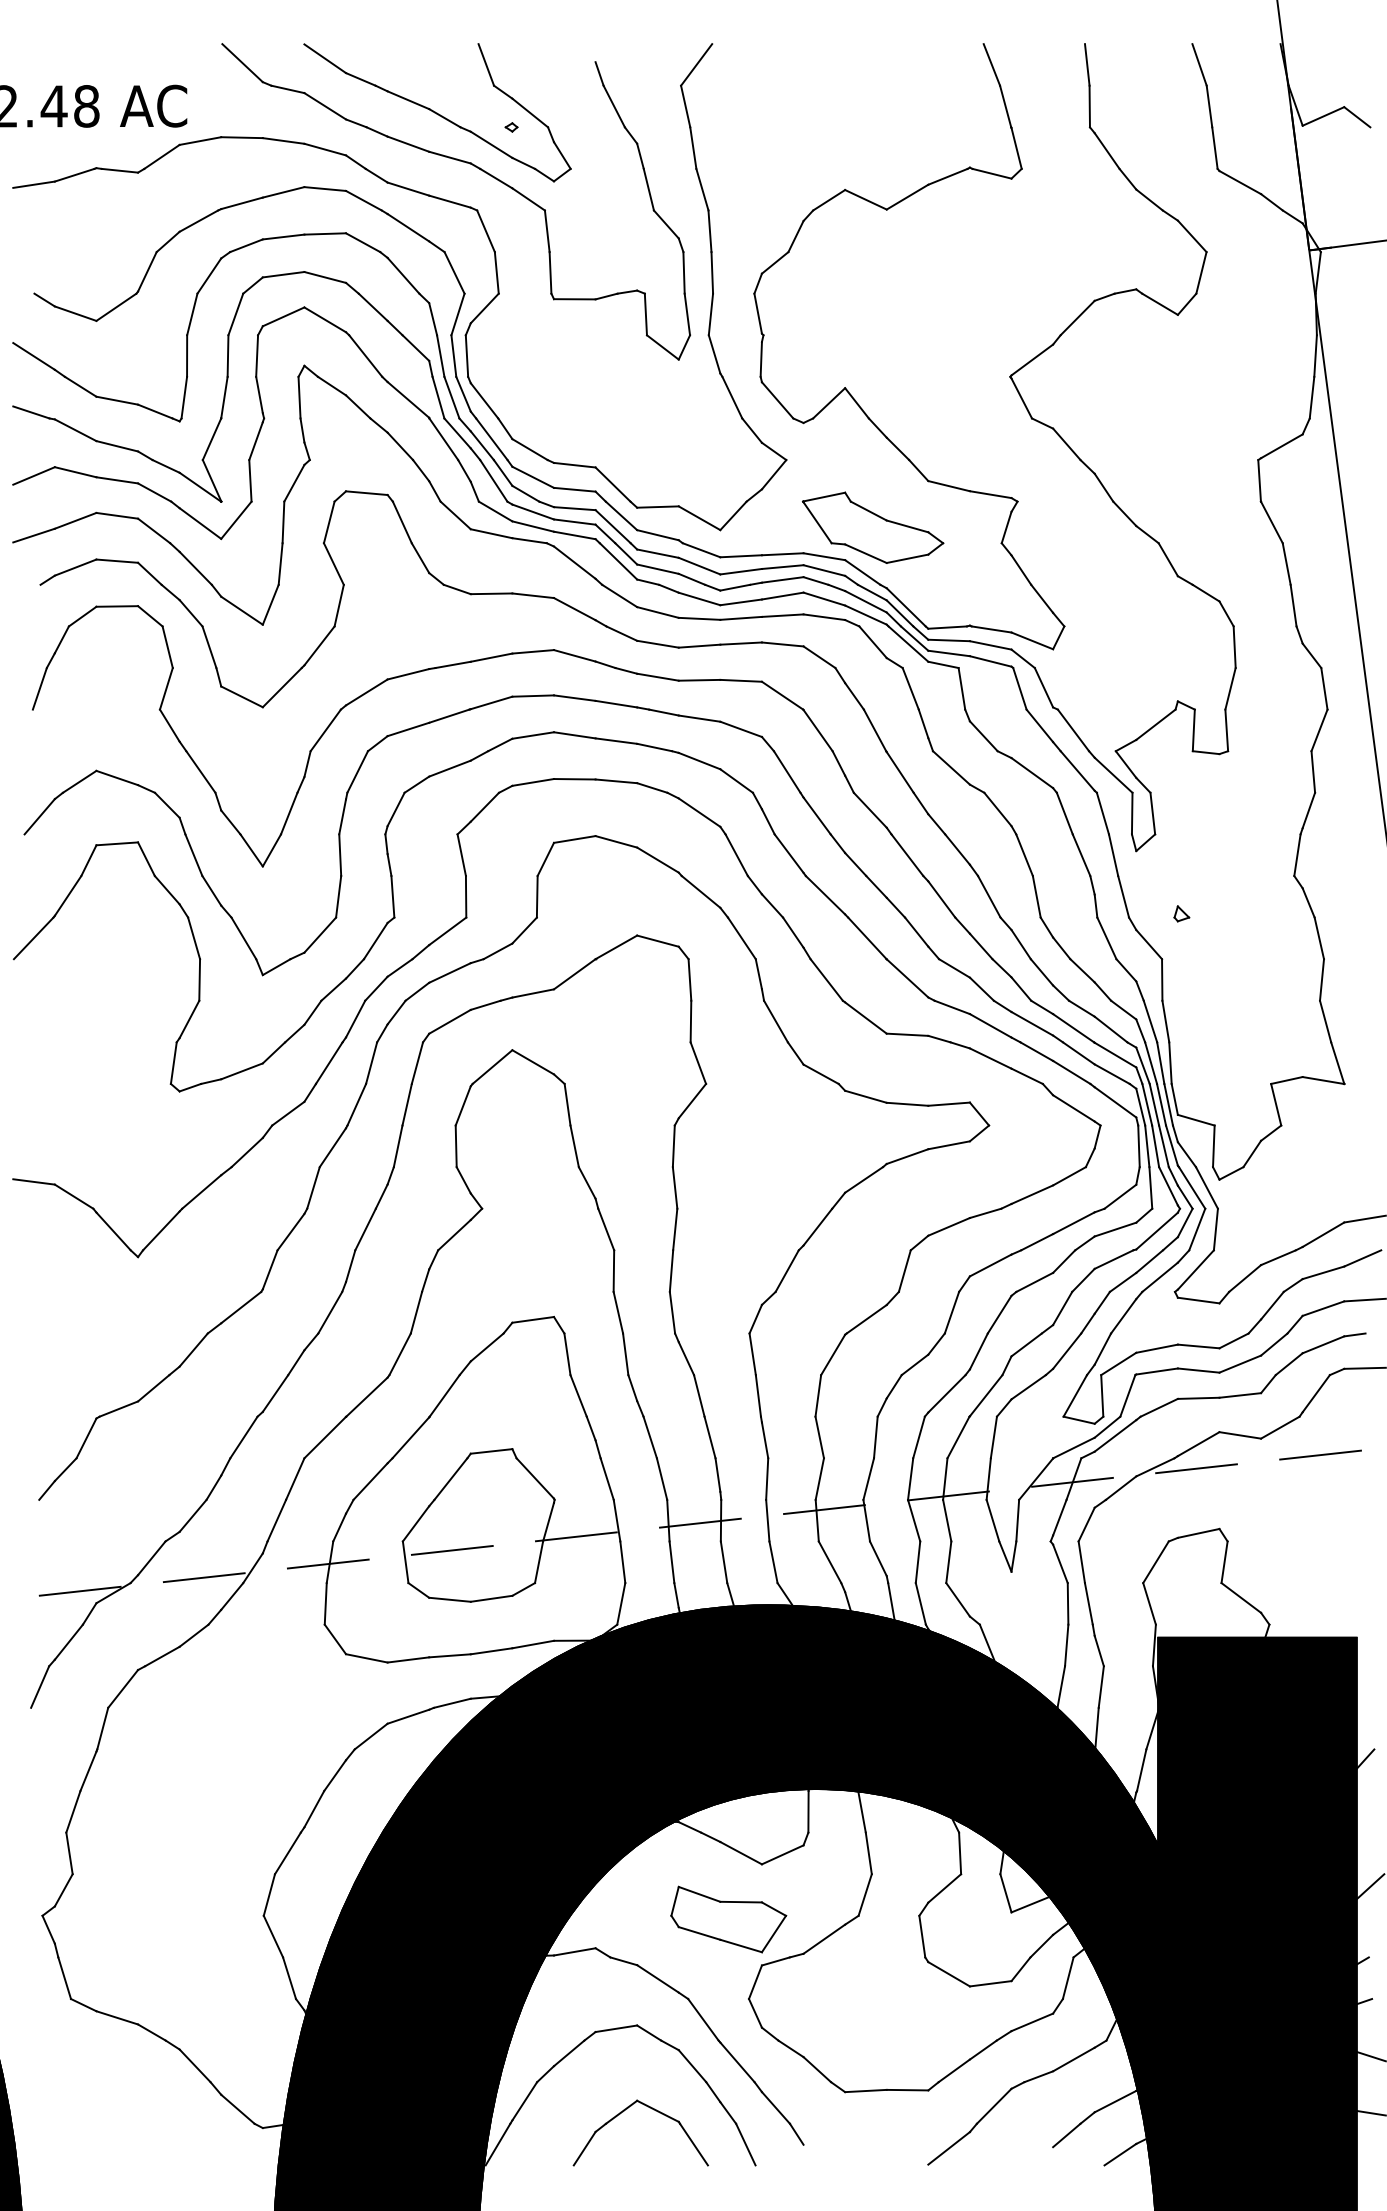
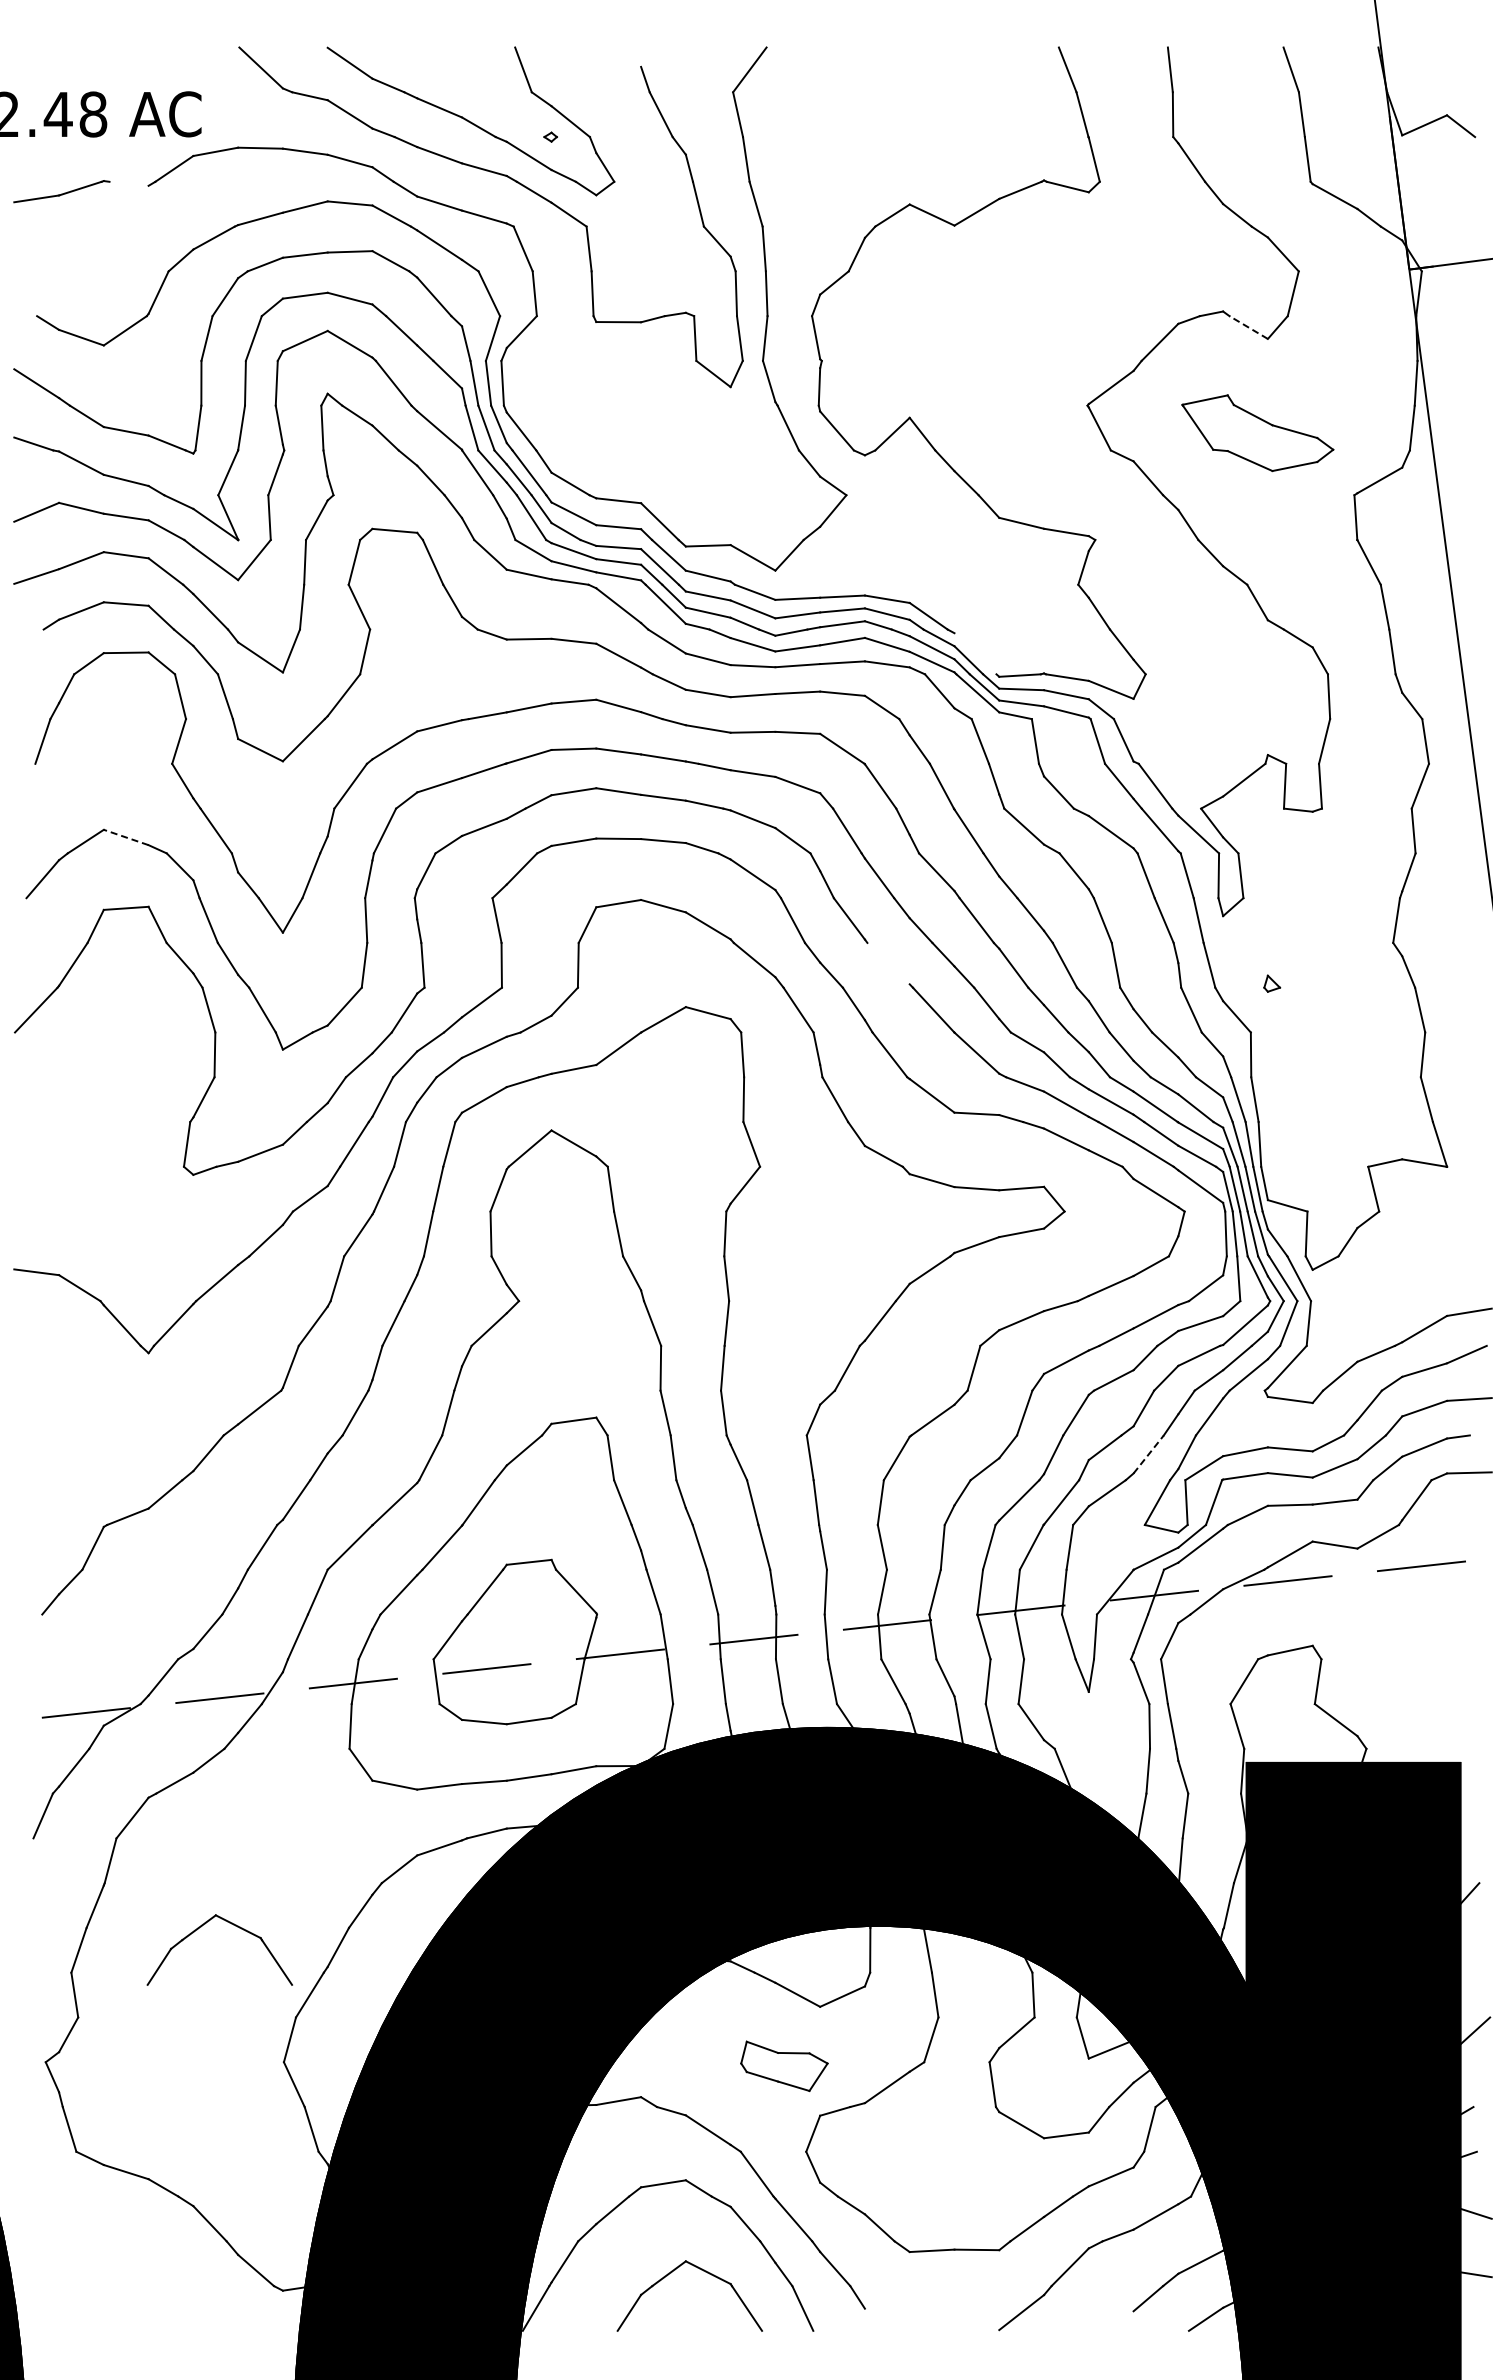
line: (119, 170) -> (128, 183), removed
line: (1159, 304) -> (1248, 327), solid -> dashed
part: (872, 528) -> (1257, 433), moved
line: (906, 607) -> (975, 653), removed
line: (117, 778) -> (126, 837), solid -> dashed
line: (825, 895) -> (888, 963), removed
line: (1067, 1351) -> (1149, 1454), solid -> dashed
part: (215, 1787) -> (231, 1924), added
part: (728, 1919) -> (784, 2066), size x0.7

